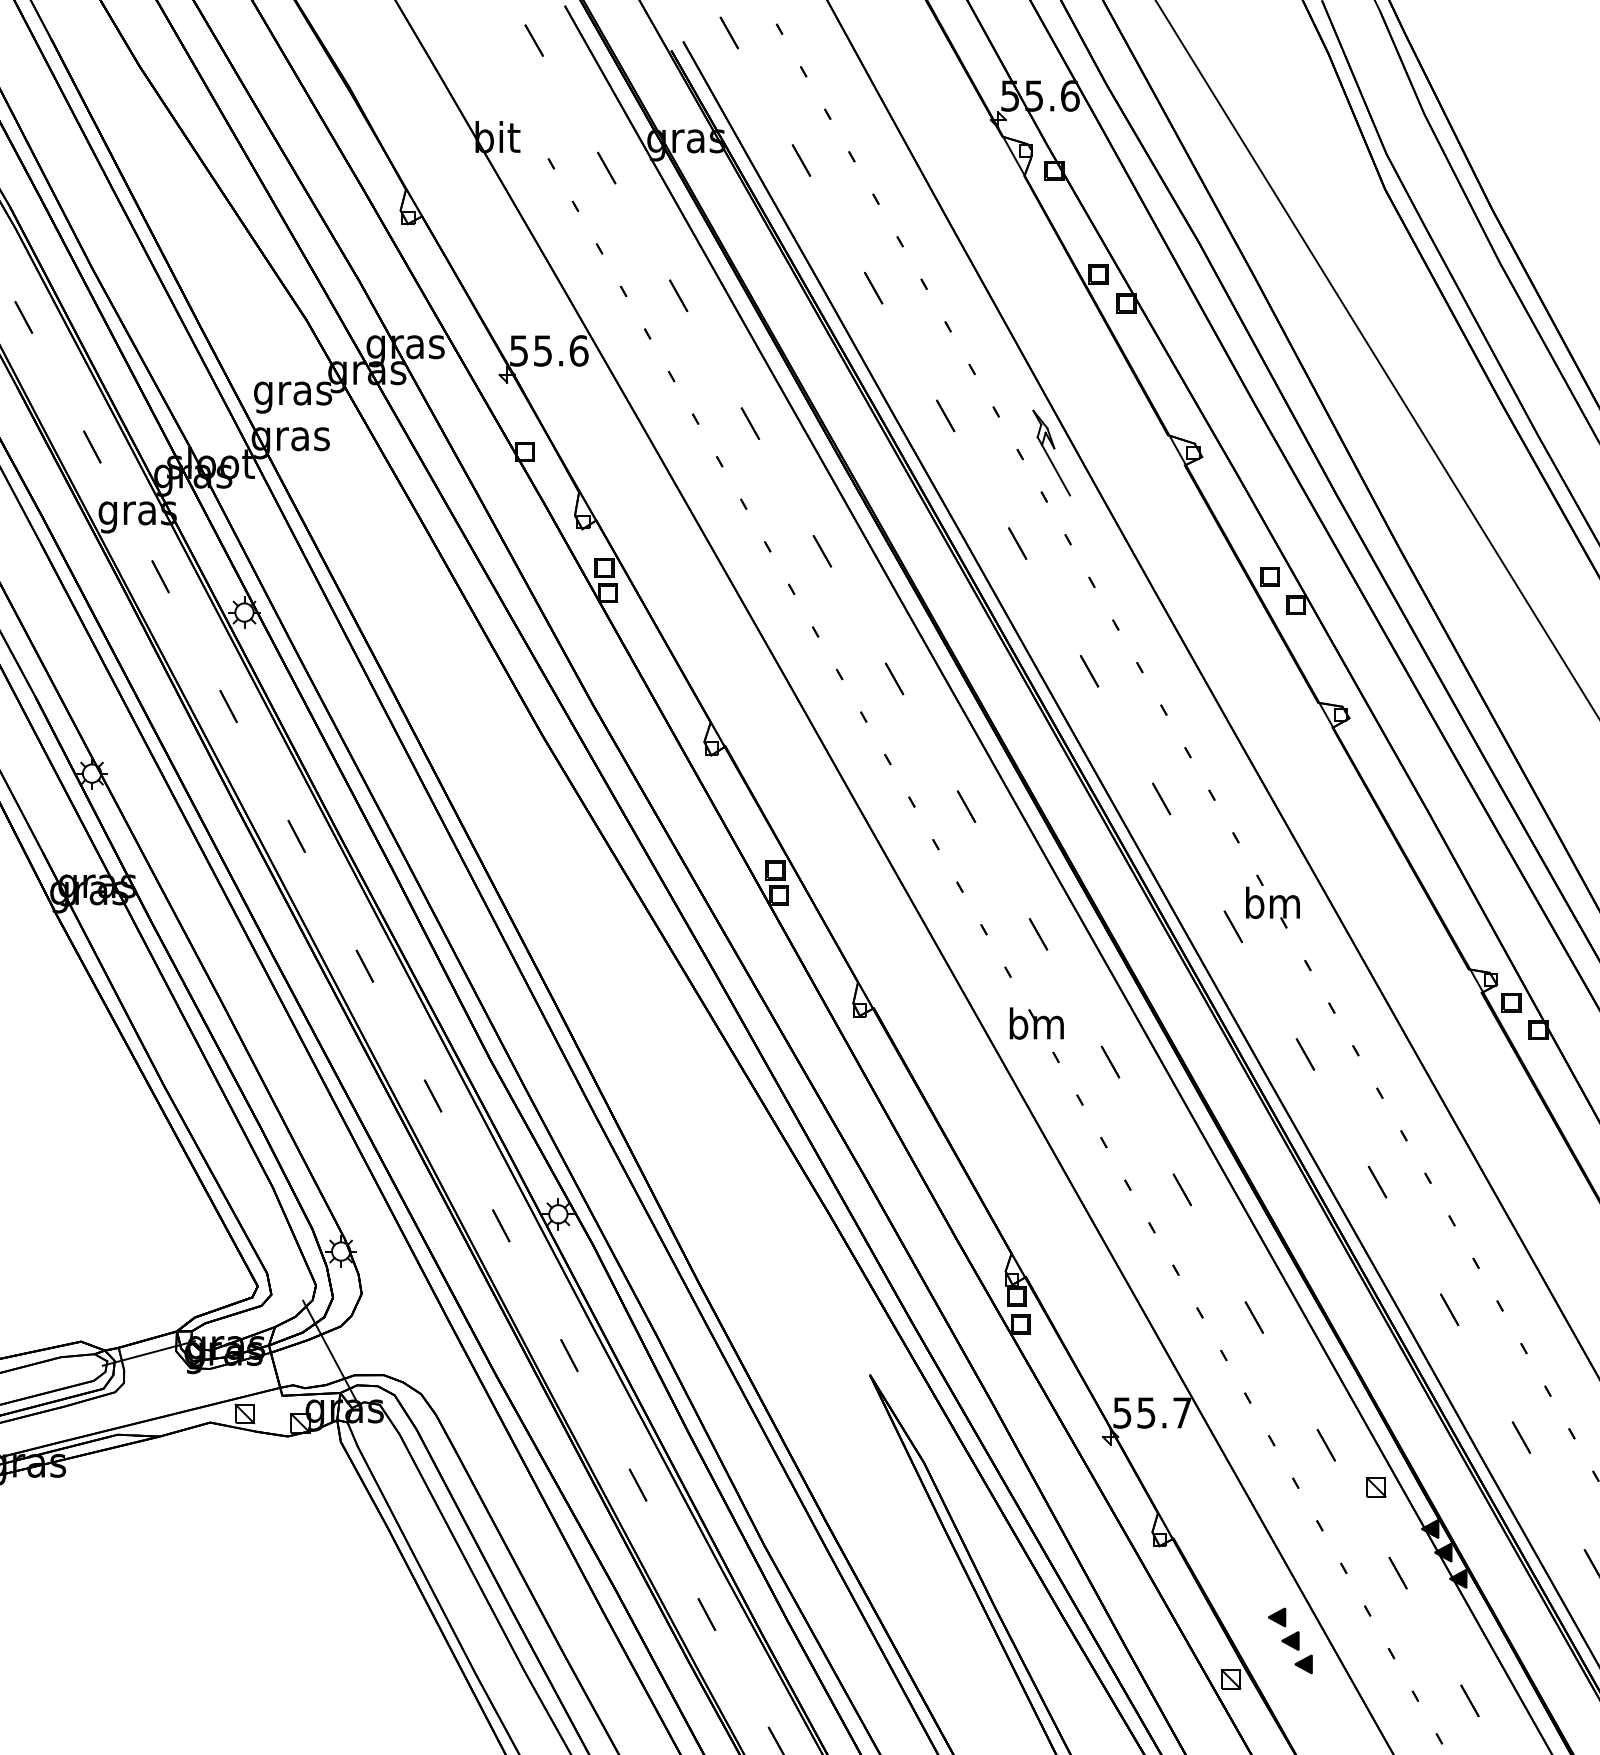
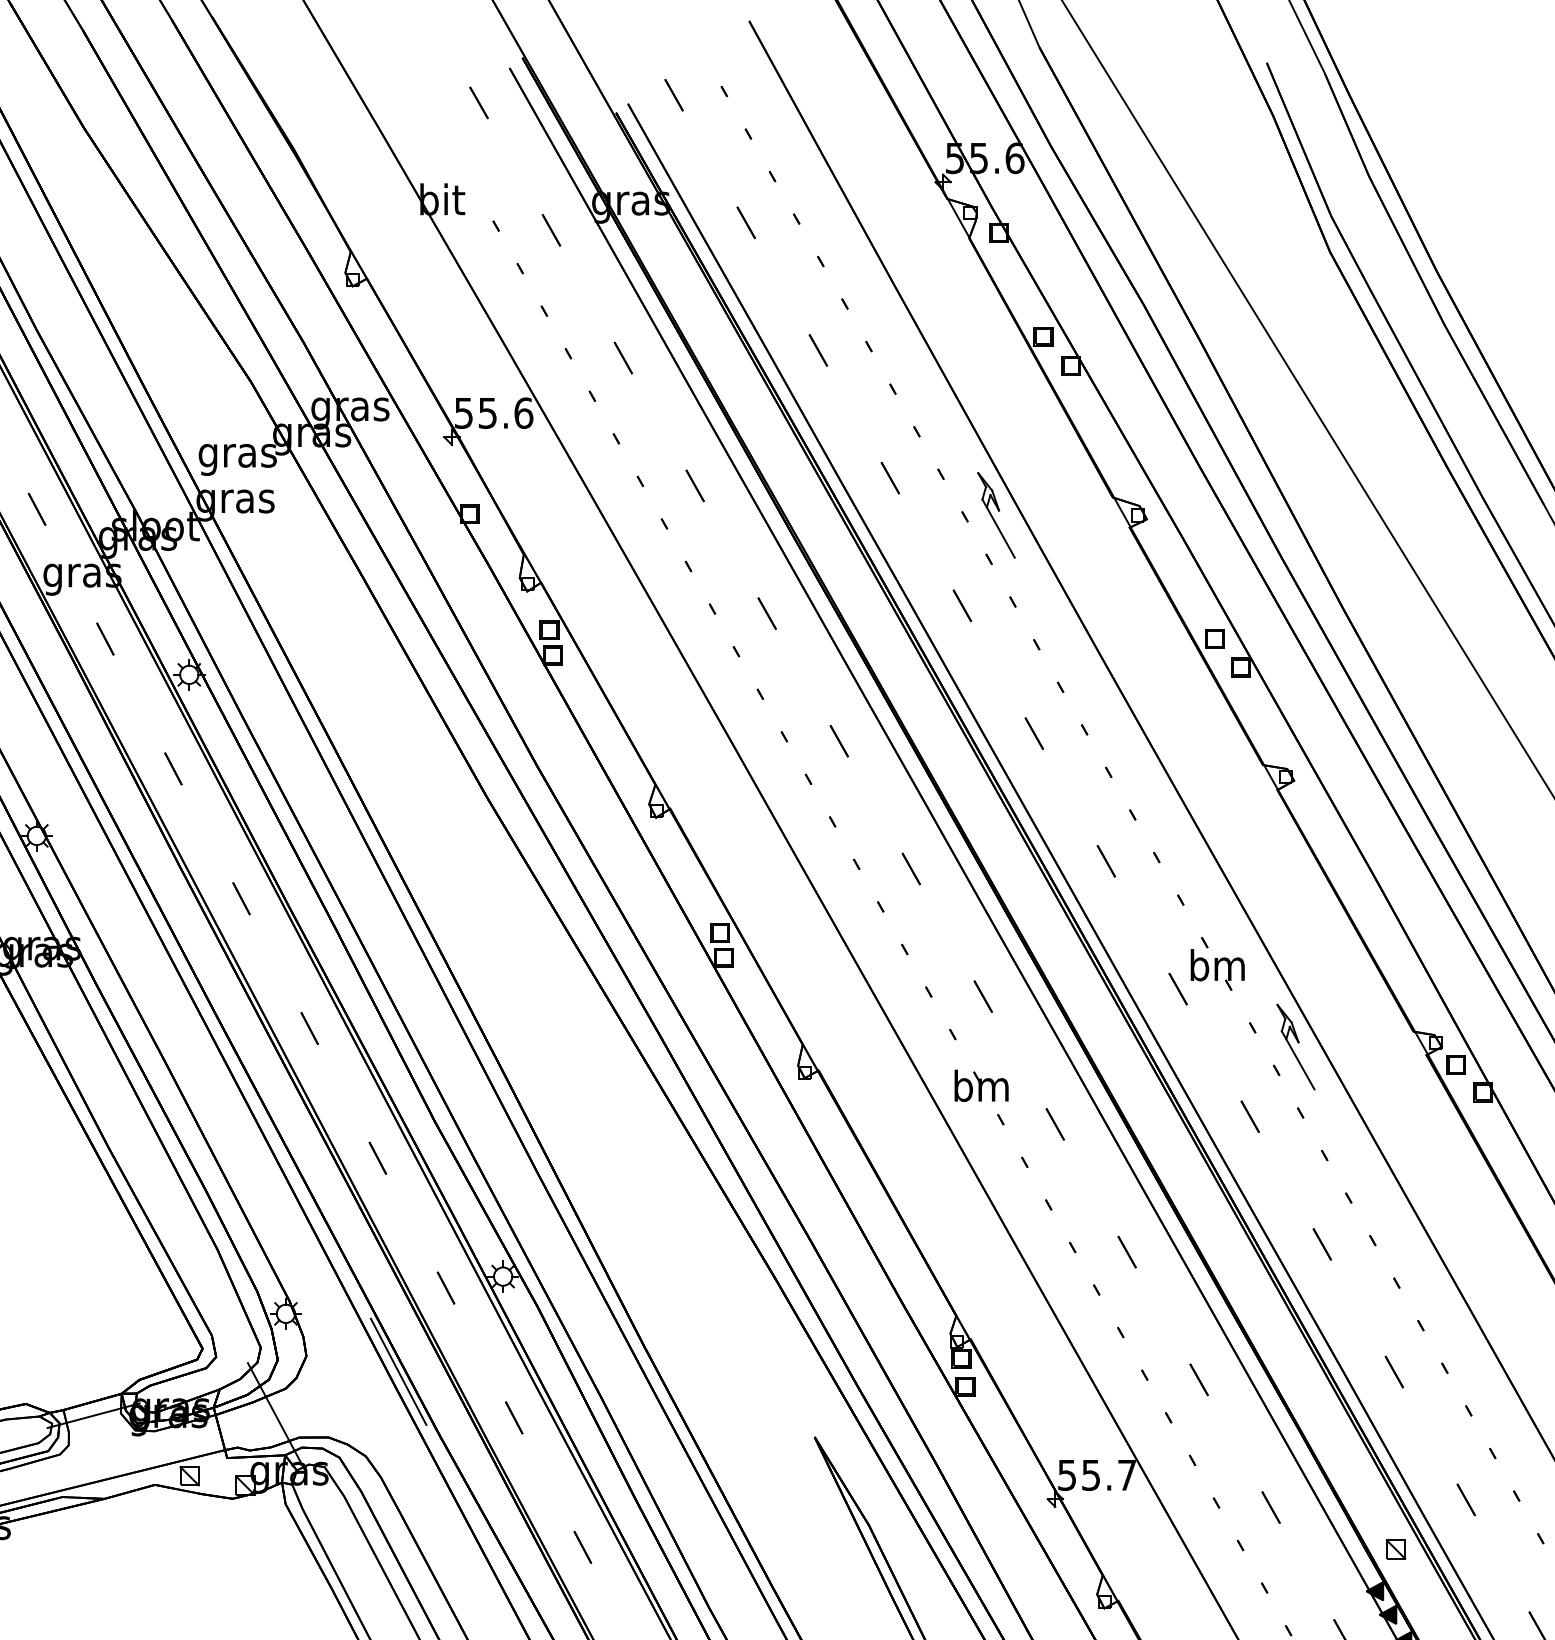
part: (1350, 984) -> (1295, 1046), added
line: (453, 1309) -> (398, 1371), added
part: (1376, 1487) -> (1396, 1549), moved

